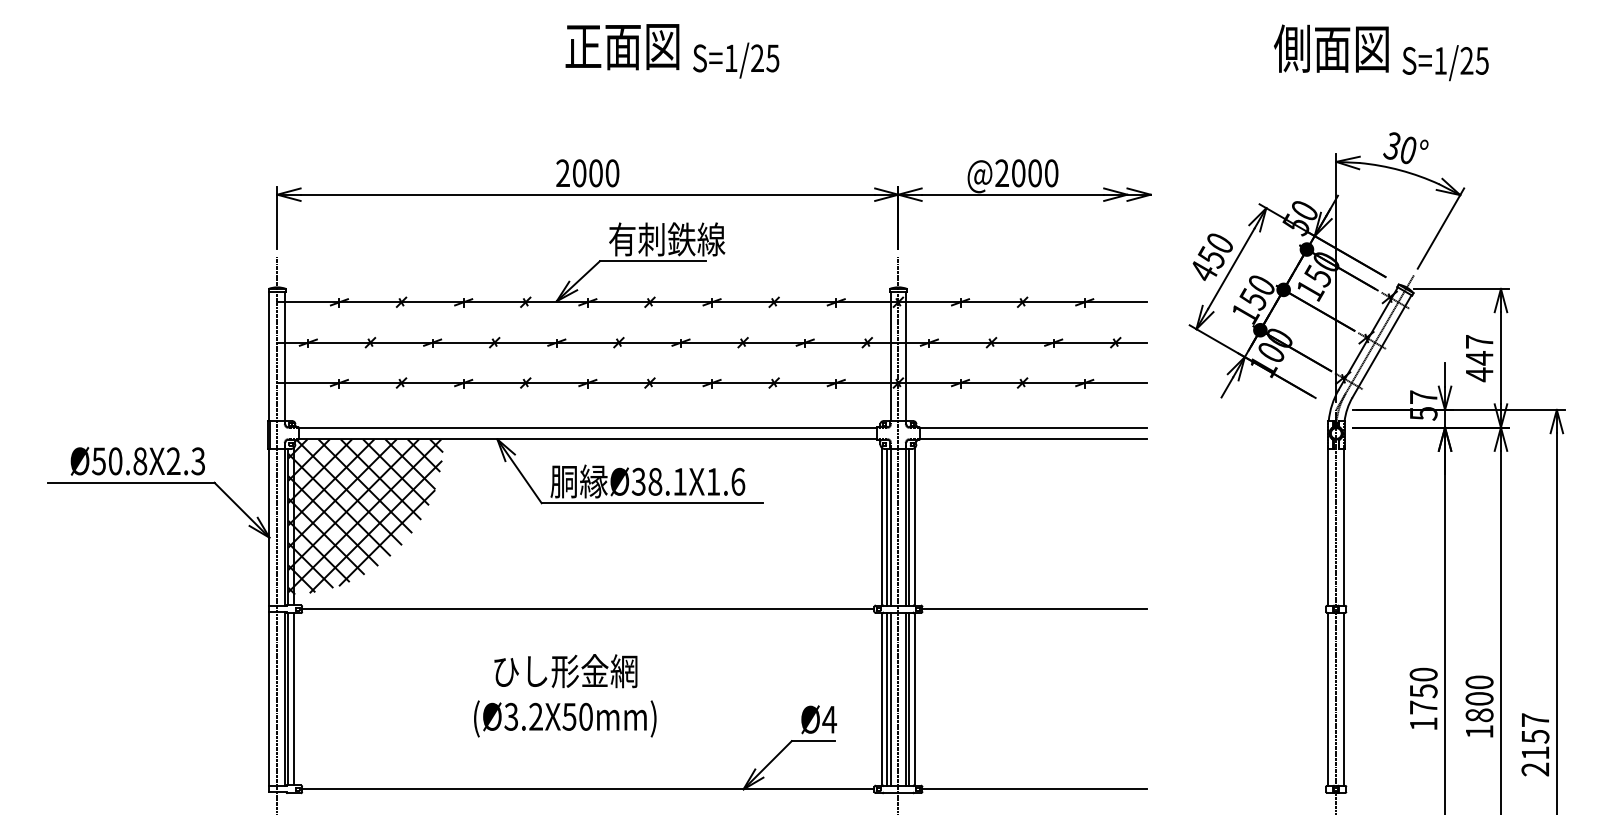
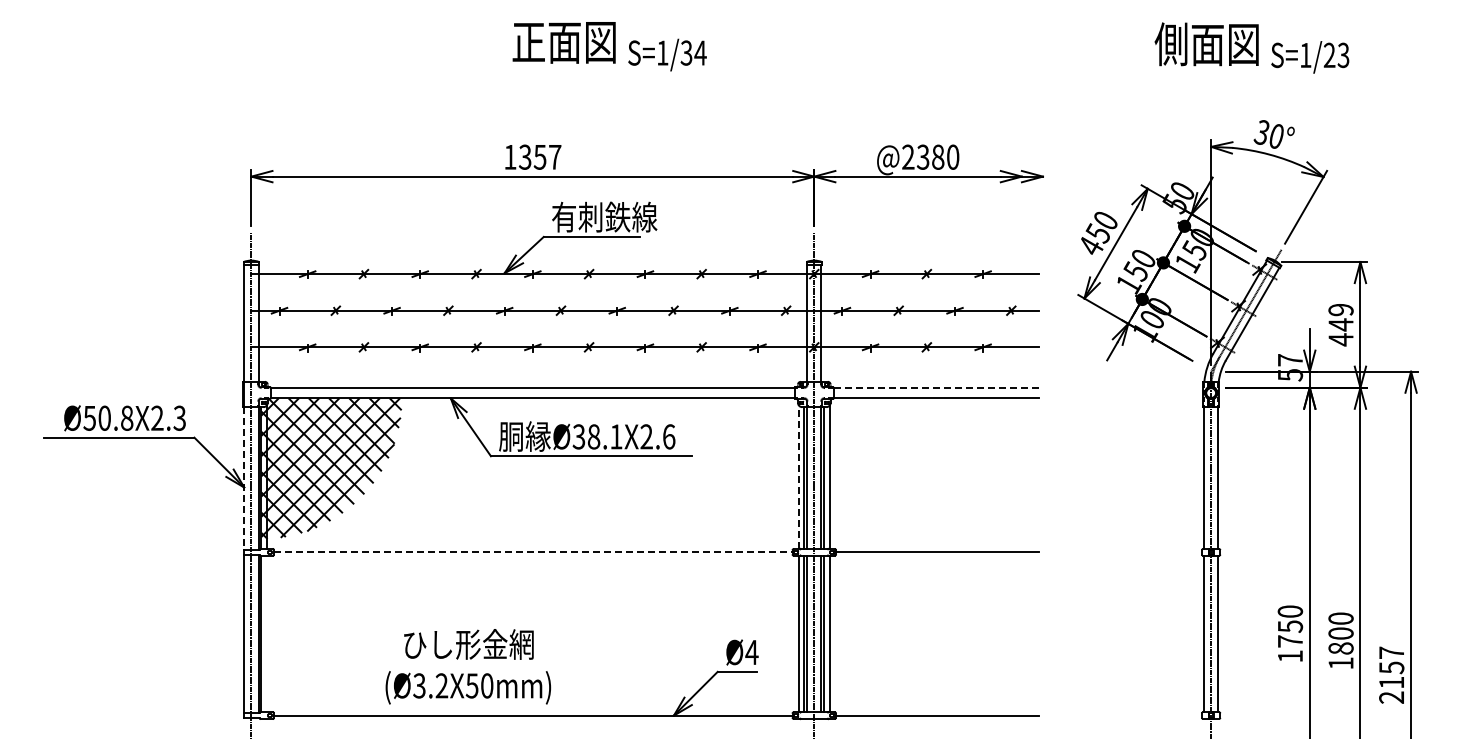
text: (765, 57) -> (693, 52), S=1/25 -> S=1/34
text: (1482, 59) -> (1343, 54), S=1/25 -> S=1/23
text: (587, 172) -> (532, 156), 2000 -> 1357
text: (1026, 172) -> (930, 156), @2000 -> @2380
text: (1478, 341) -> (1340, 309), 447 -> 449
line: (1033, 427) -> (936, 387), solid -> dashed
text: (713, 481) -> (646, 436), Ø38.1X1.6 -> Ø38.1X2.6
line: (880, 526) -> (798, 477), solid -> dashed
line: (269, 527) -> (244, 478), solid -> dashed
line: (588, 609) -> (533, 552), solid -> dashed
text: (565, 695) -> (468, 666), moved
line: (294, 698) -> (266, 633), removed

